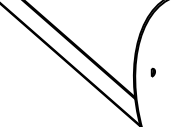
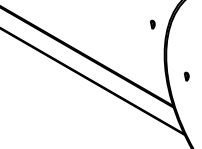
part: (130, 17) -> (152, 24), added

